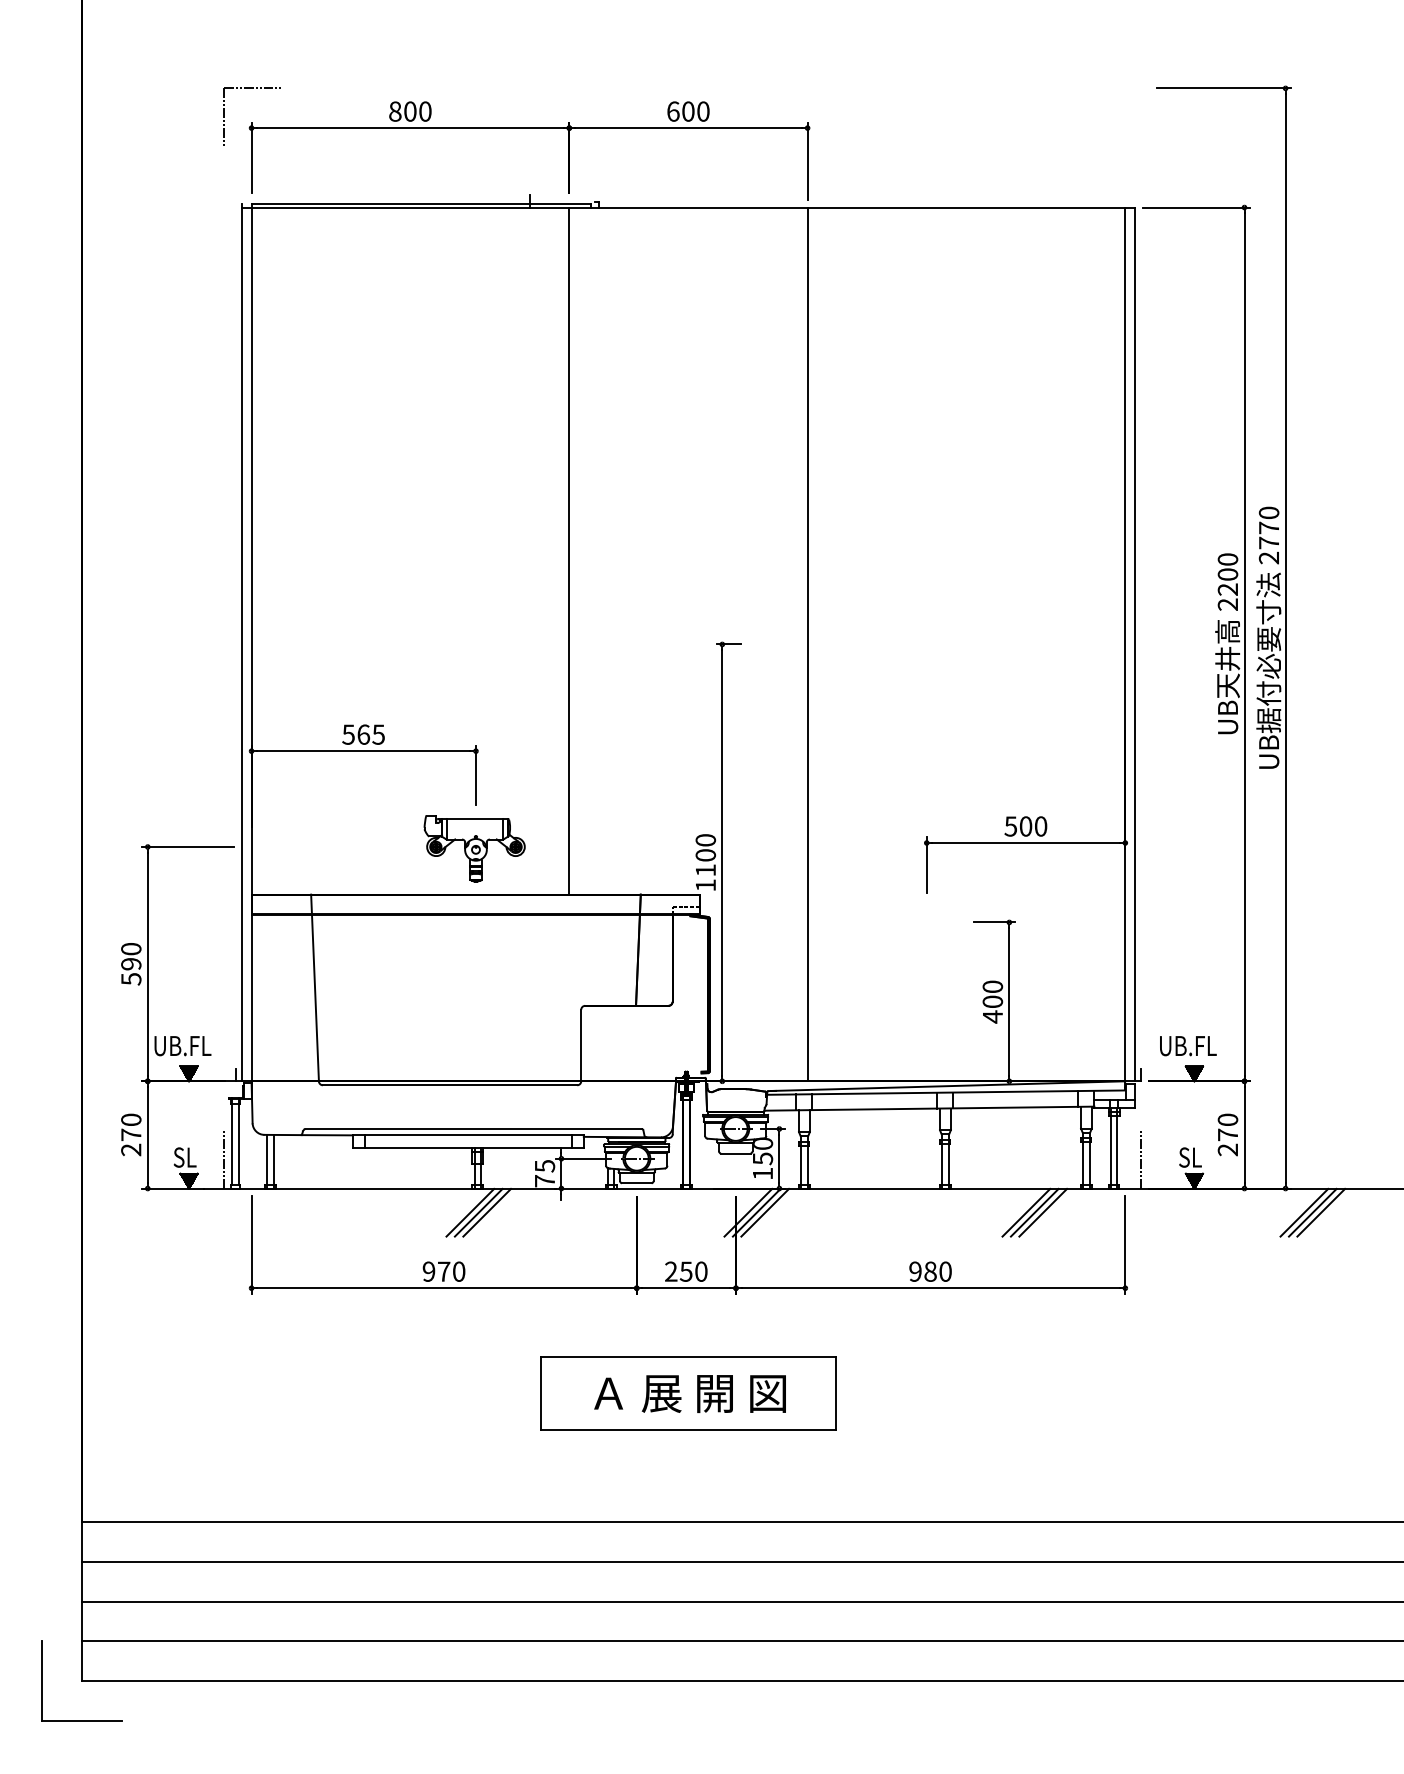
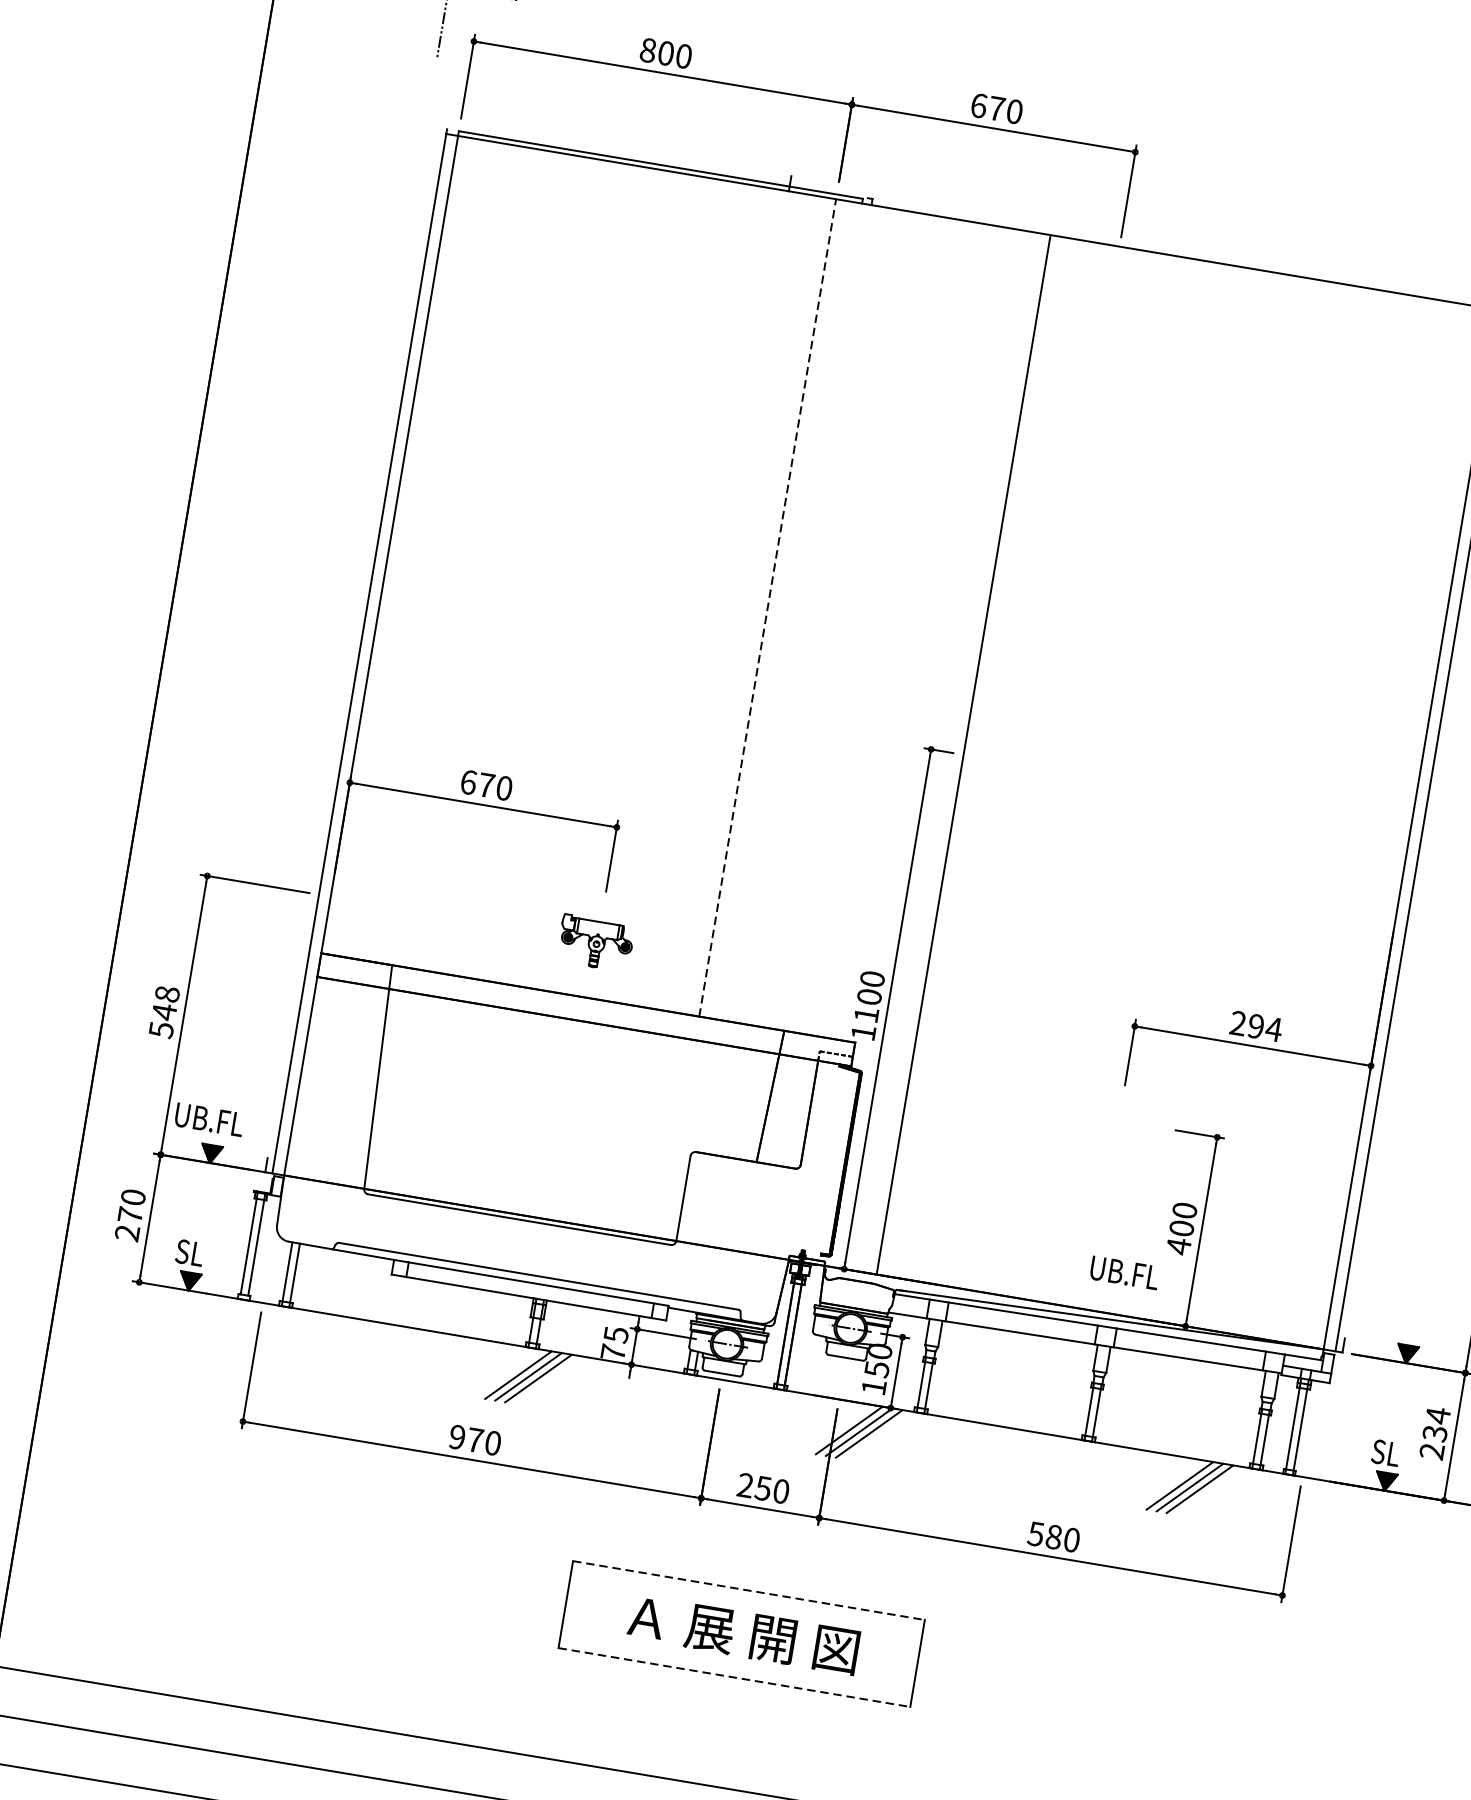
text: (688, 111) -> (997, 108), 600 -> 670
line: (569, 551) -> (767, 608), solid -> dashed
line: (807, 644) -> (963, 754), moved
text: (363, 734) -> (486, 785), 565 -> 670
text: (1025, 826) -> (1255, 1026), 500 -> 294
part: (474, 848) -> (595, 942), size x0.6
text: (131, 956) -> (166, 1003), 590 -> 548
text: (1188, 1046) -> (1124, 1273), moved
text: (1227, 1127) -> (1435, 1424), 270 -> 234
line: (223, 1158) -> (235, 1261), removed
line: (1141, 1158) -> (1327, 1444), removed
text: (915, 1271) -> (1036, 1533), 980 -> 580
line: (688, 1357) -> (748, 1590), solid -> dashed
line: (688, 1430) -> (734, 1677), solid -> dashed

